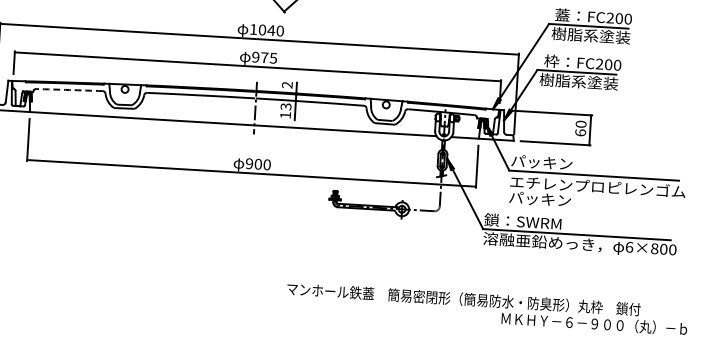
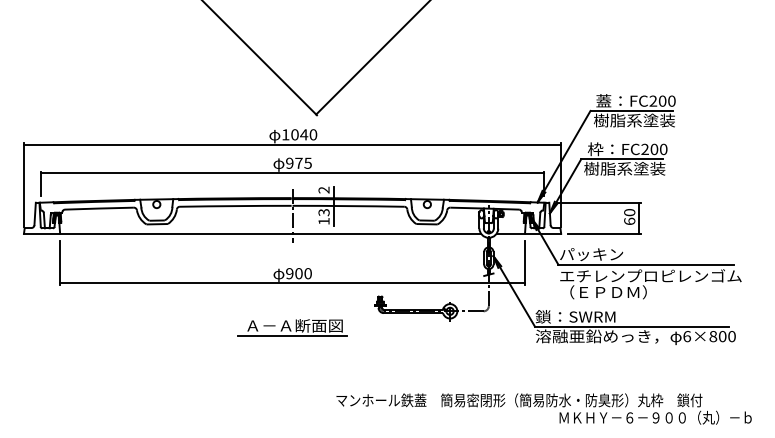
arc: (69, 89) -> (99, 208), dashed -> solid
text: (551, 199) -> (603, 292), パッキン -> （ＥＰＤＭ）
part: (249, 215) -> (292, 327), added

